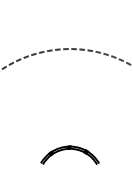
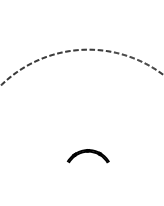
part: (70, 155) -> (88, 156), size x0.71

